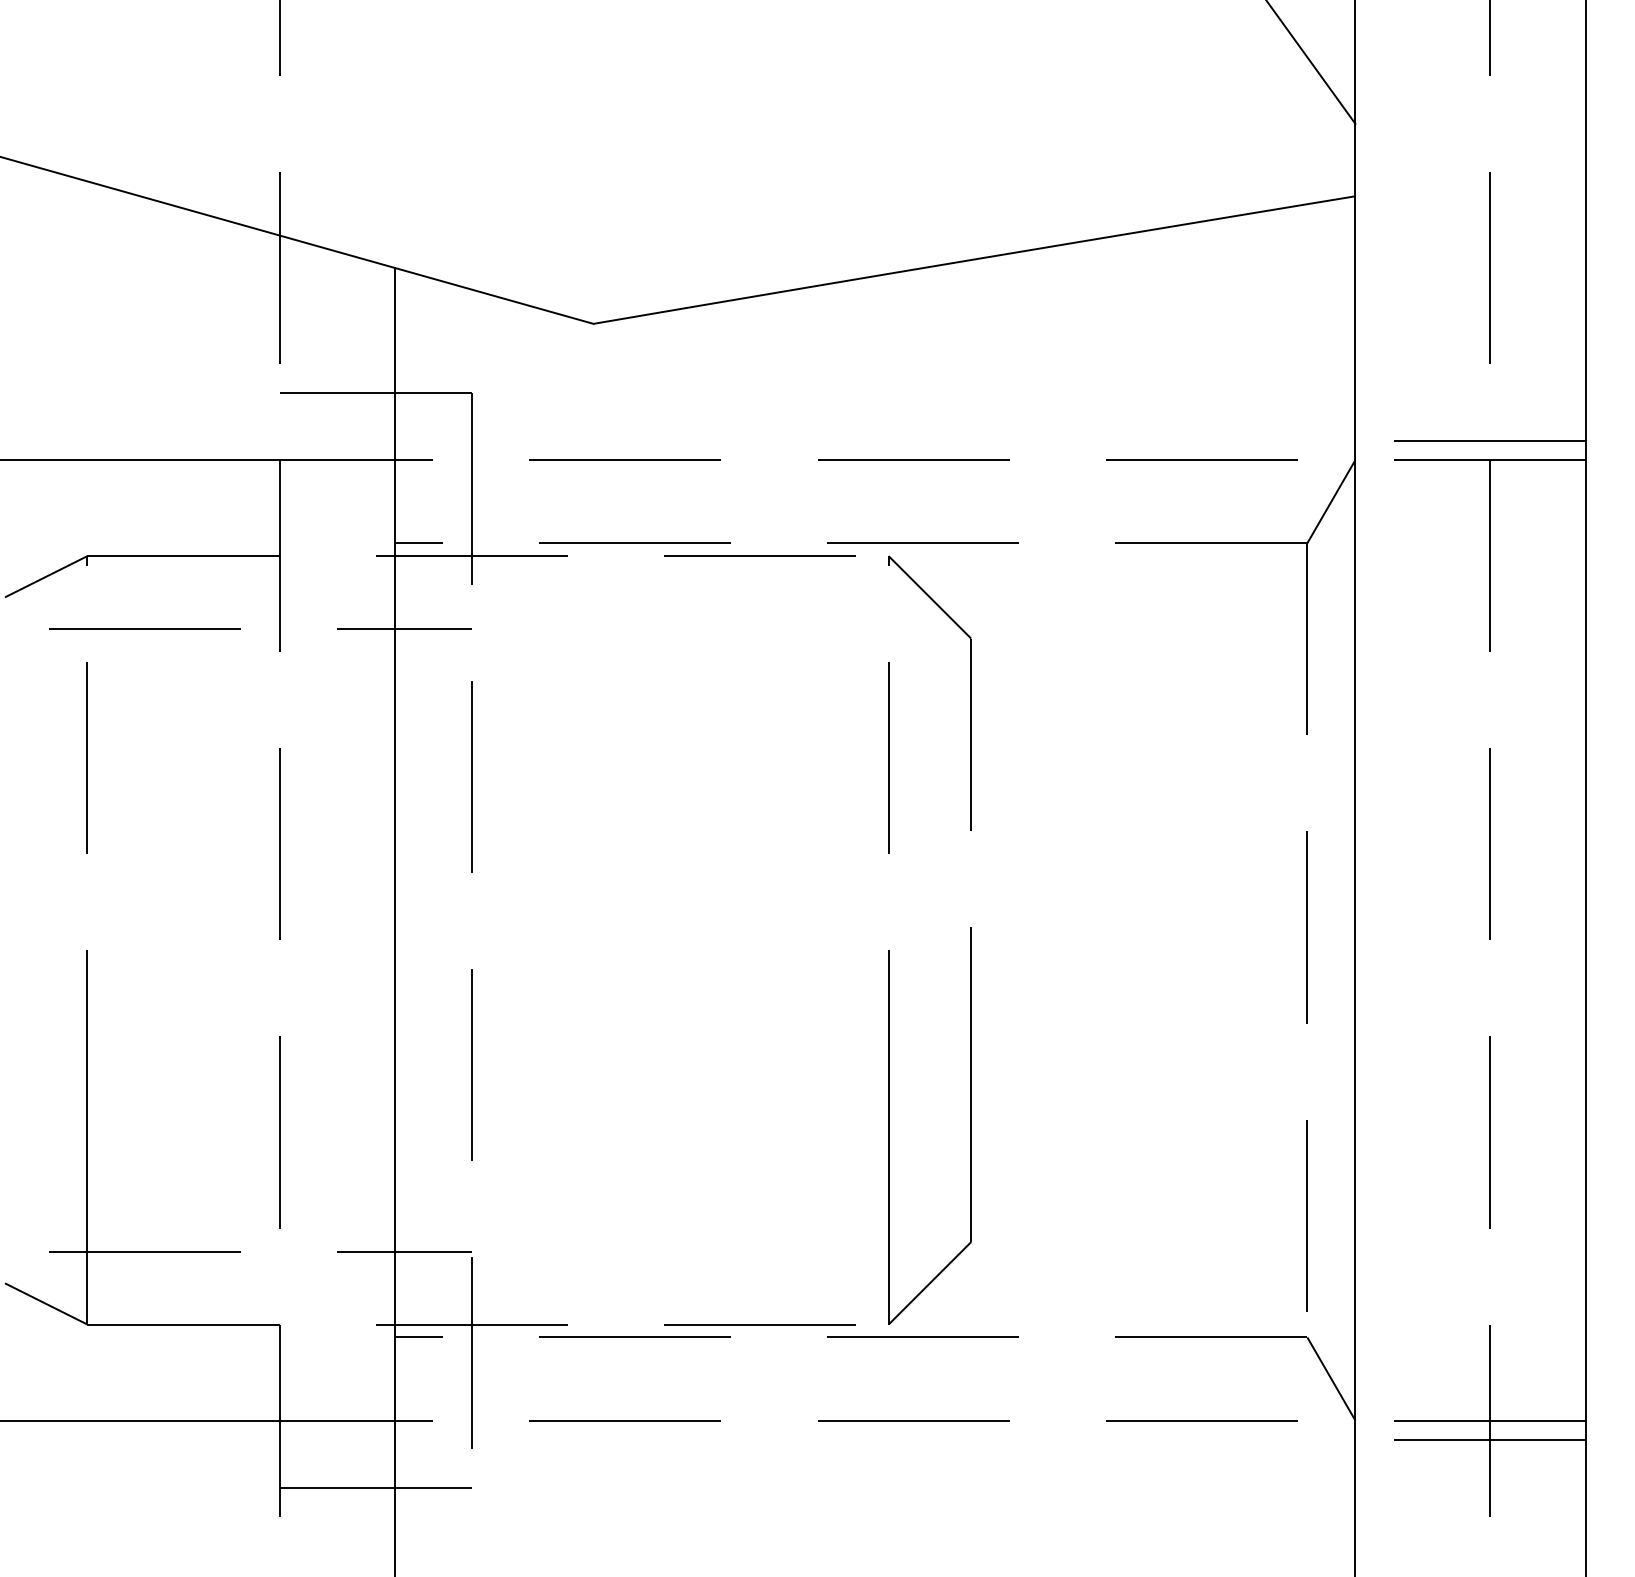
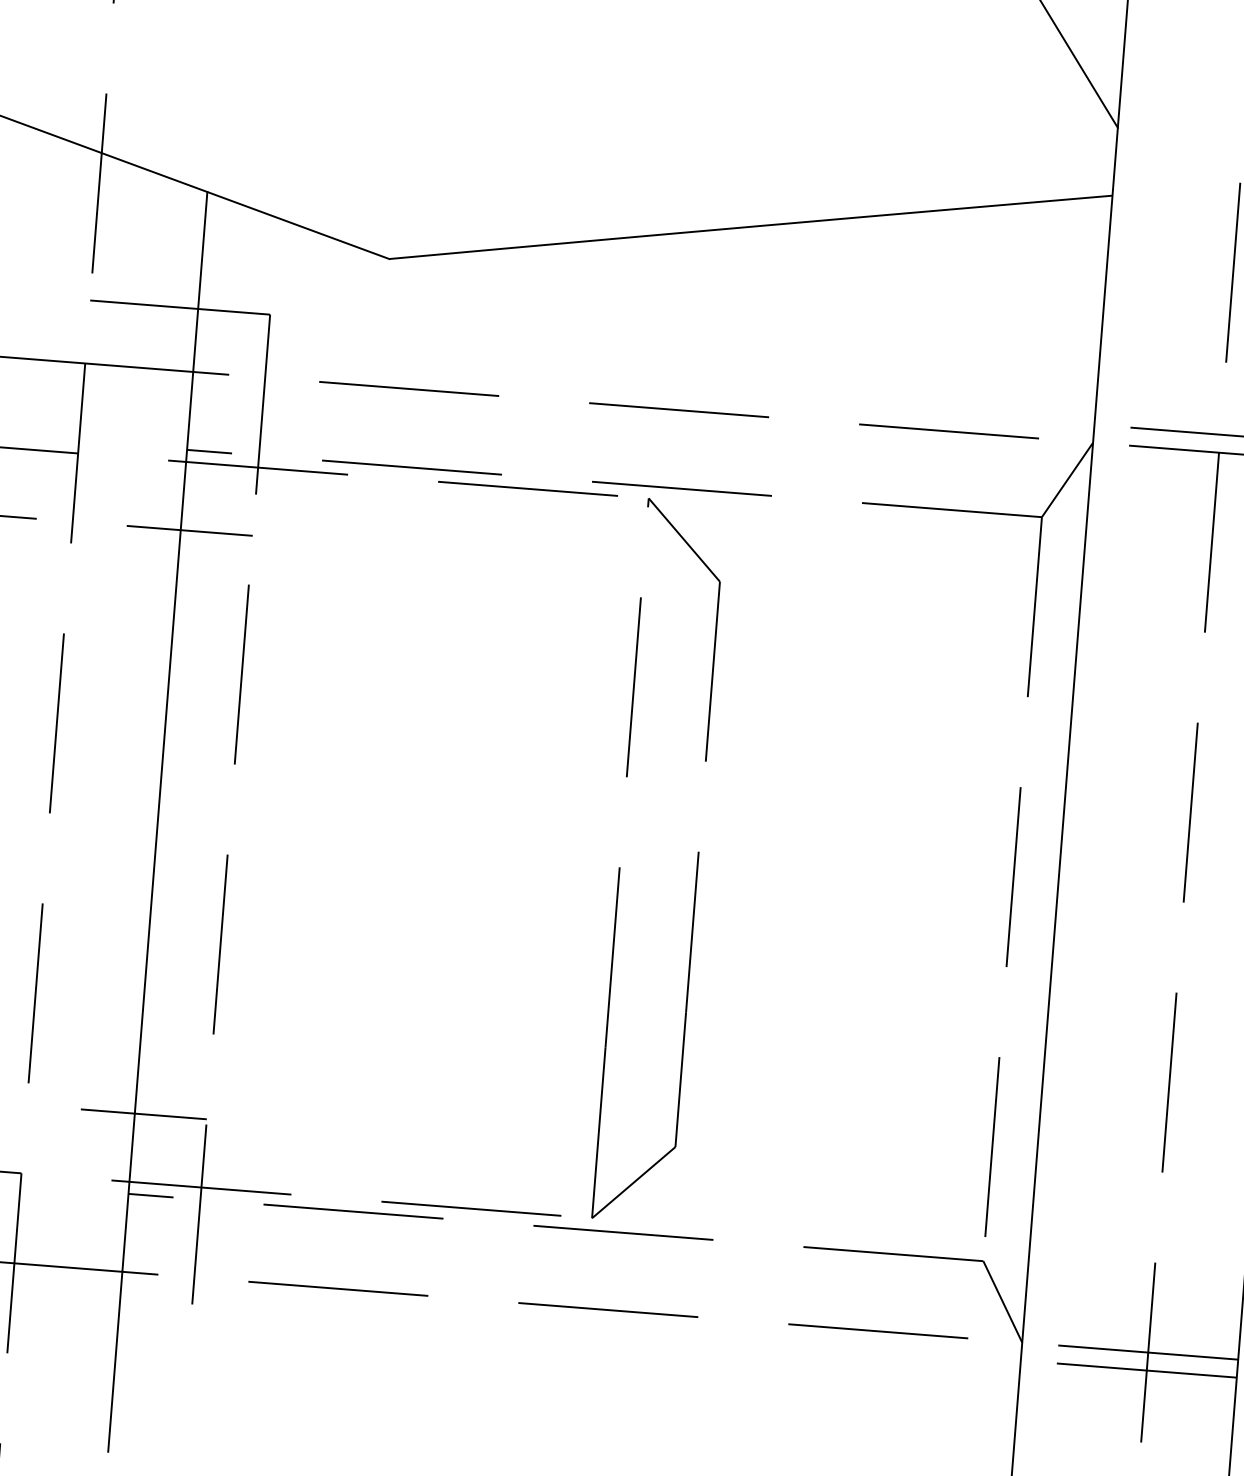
line: (375, 1487) -> (99, 1333), removed

